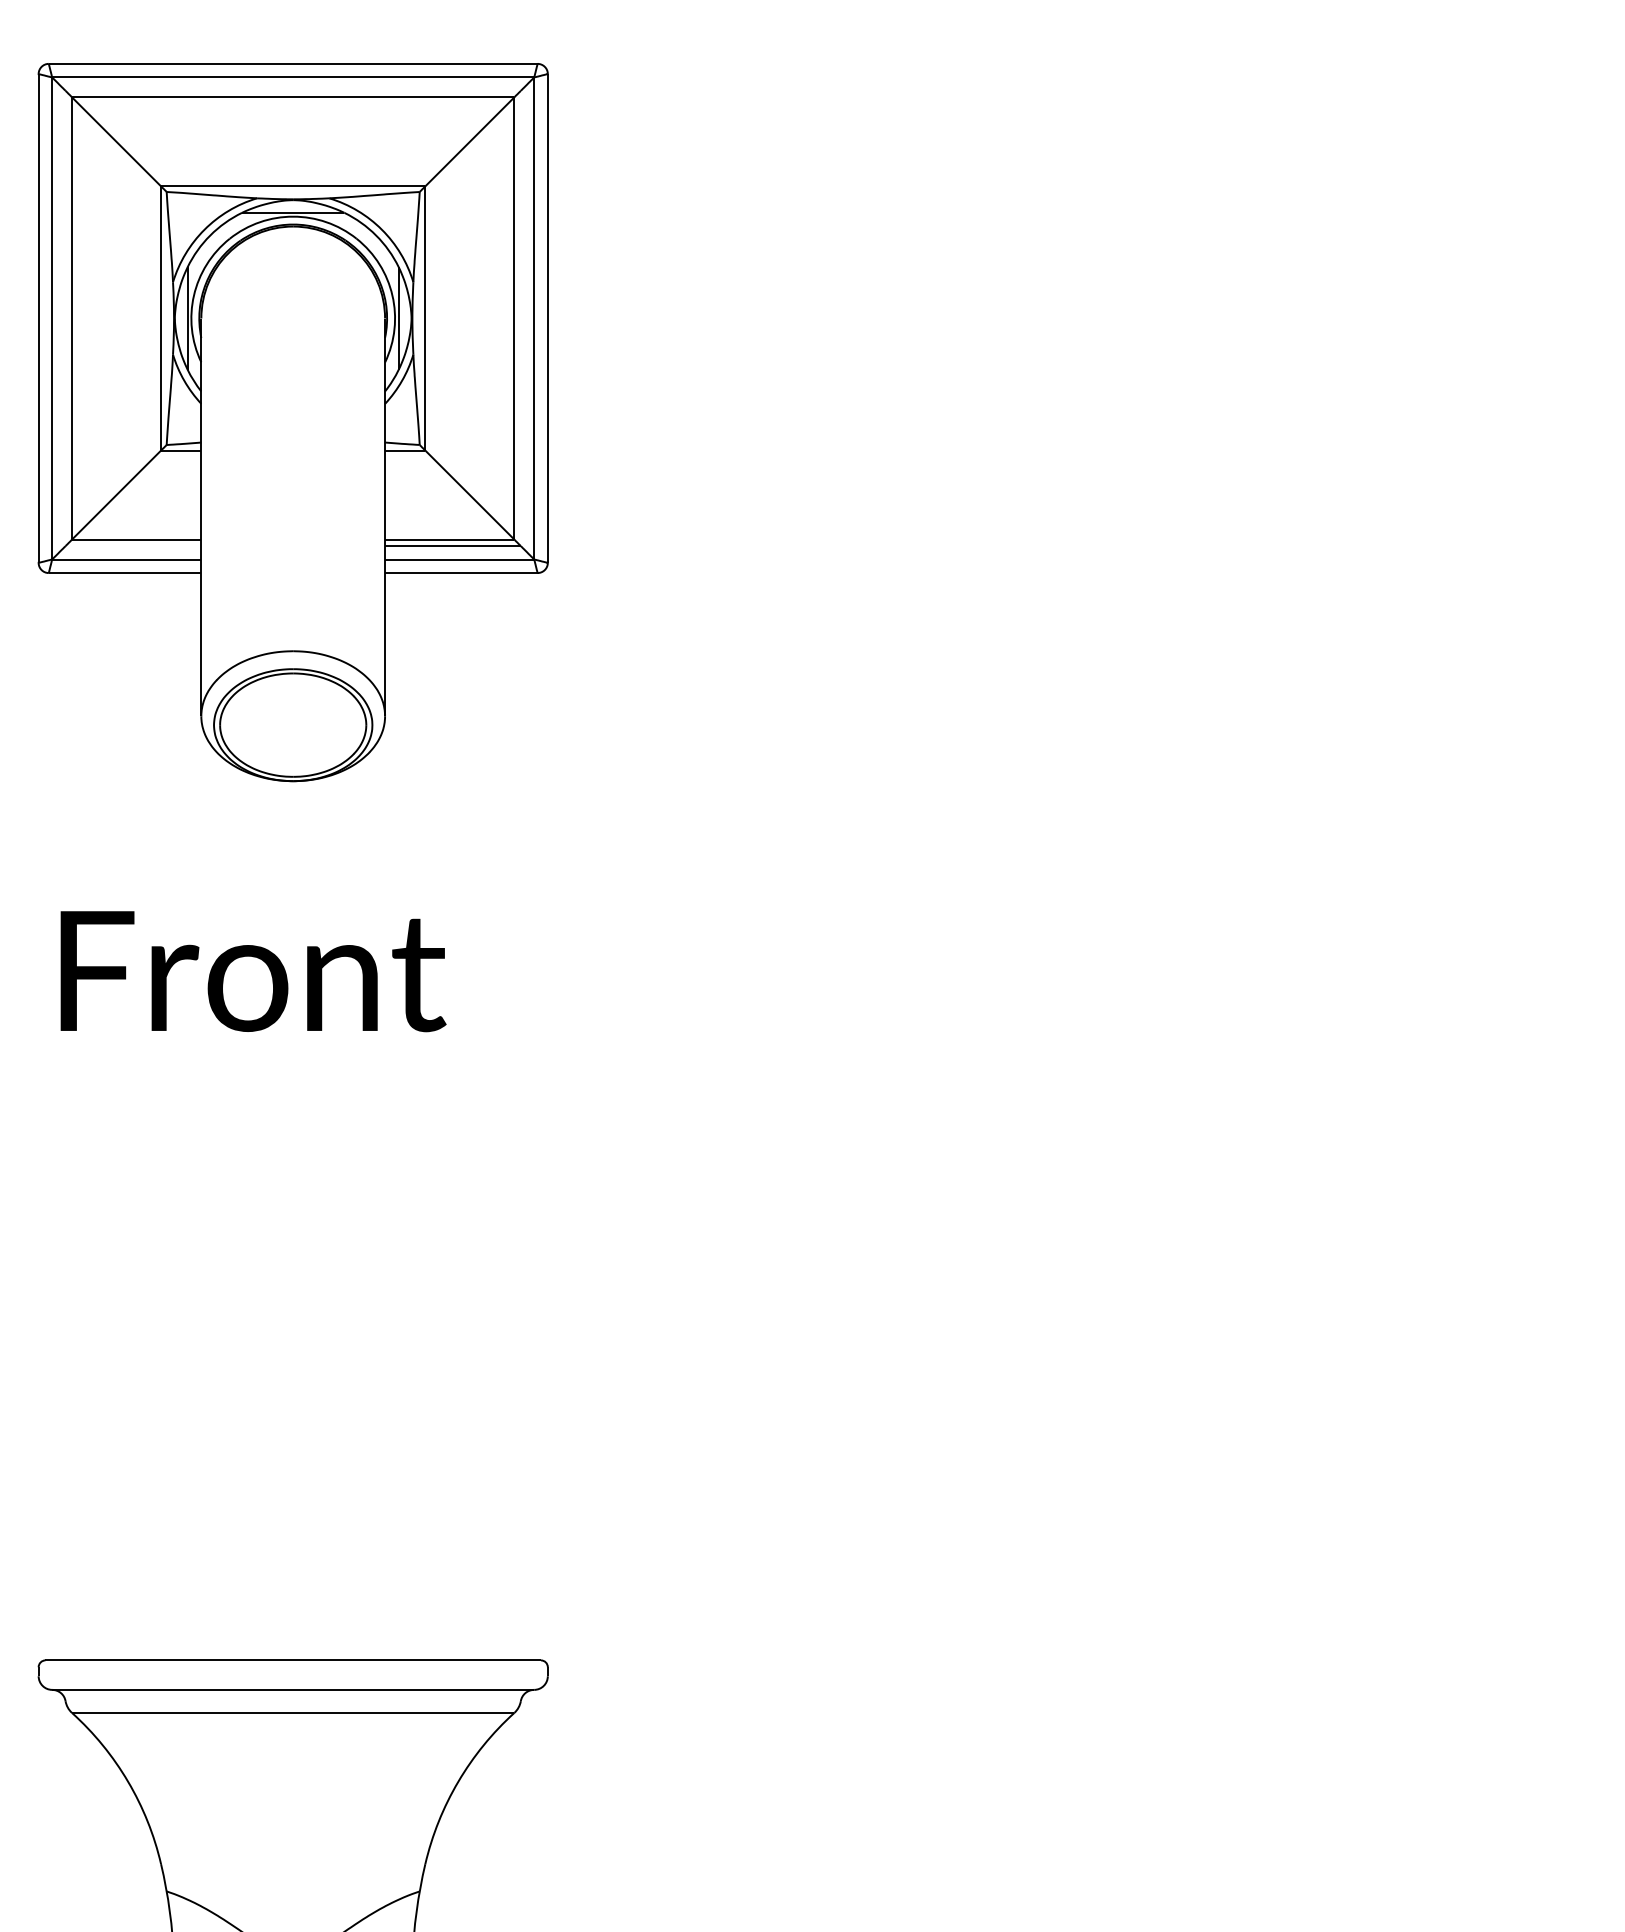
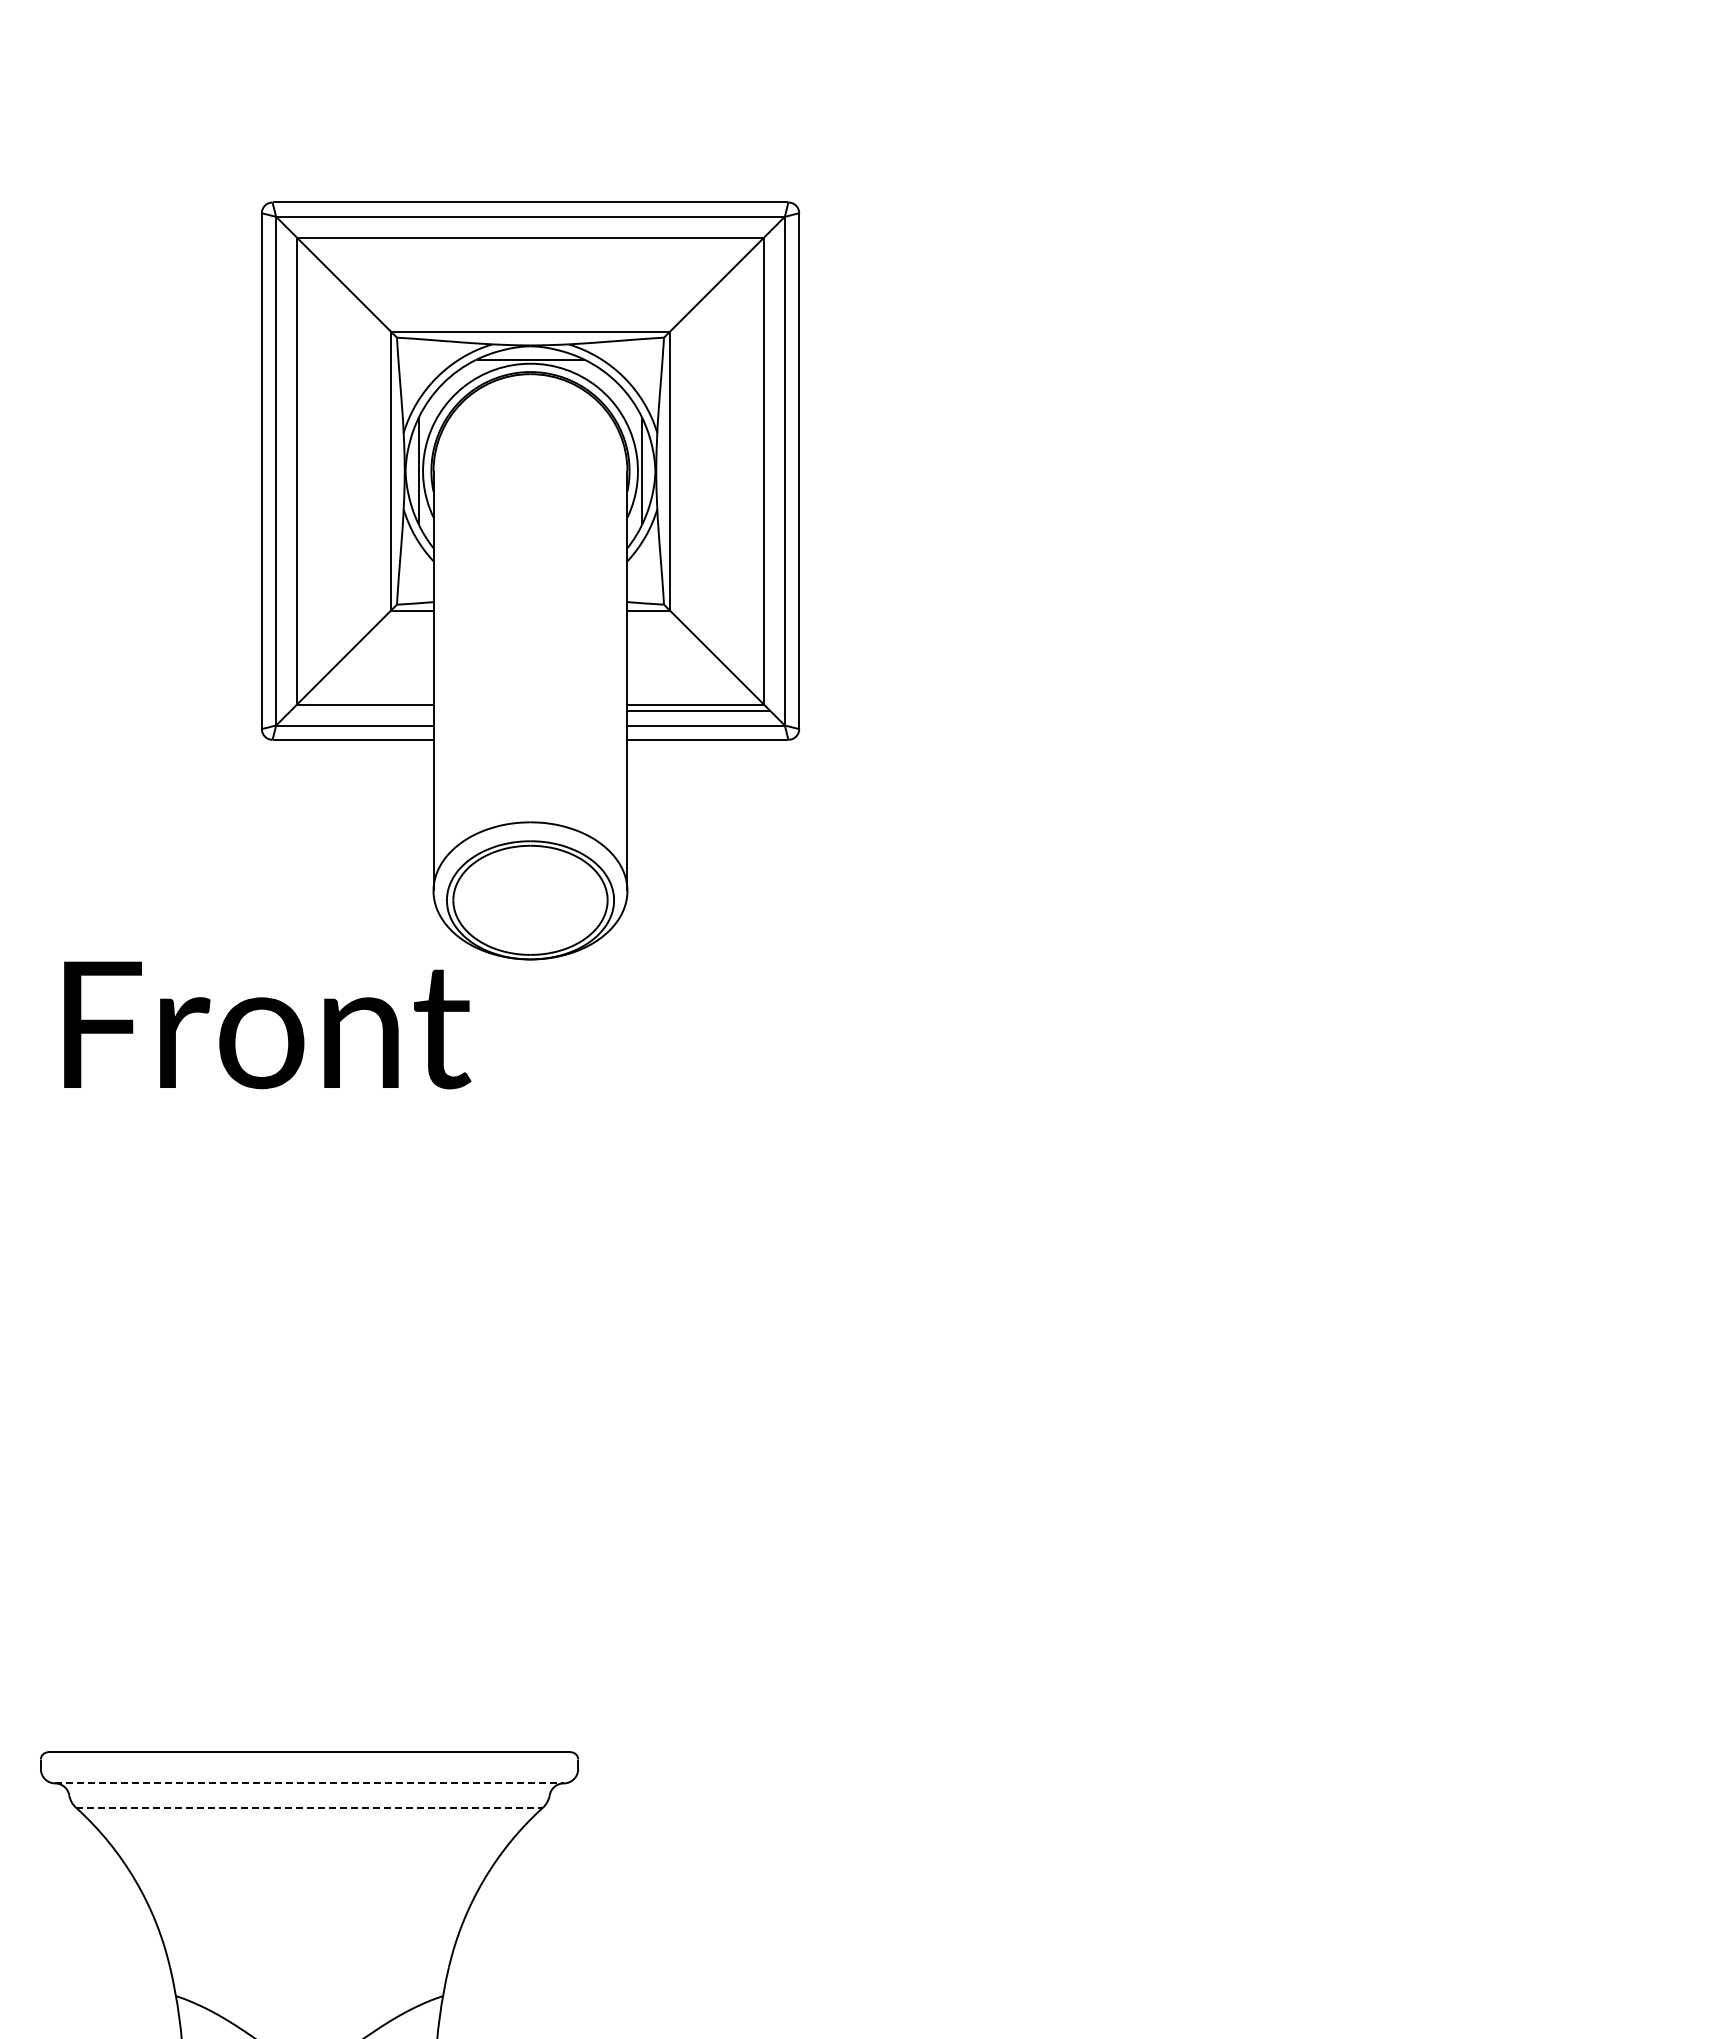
part: (293, 422) -> (530, 580), moved
line: (293, 1689) -> (309, 1783), solid -> dashed
line: (293, 1712) -> (309, 1807), solid -> dashed

